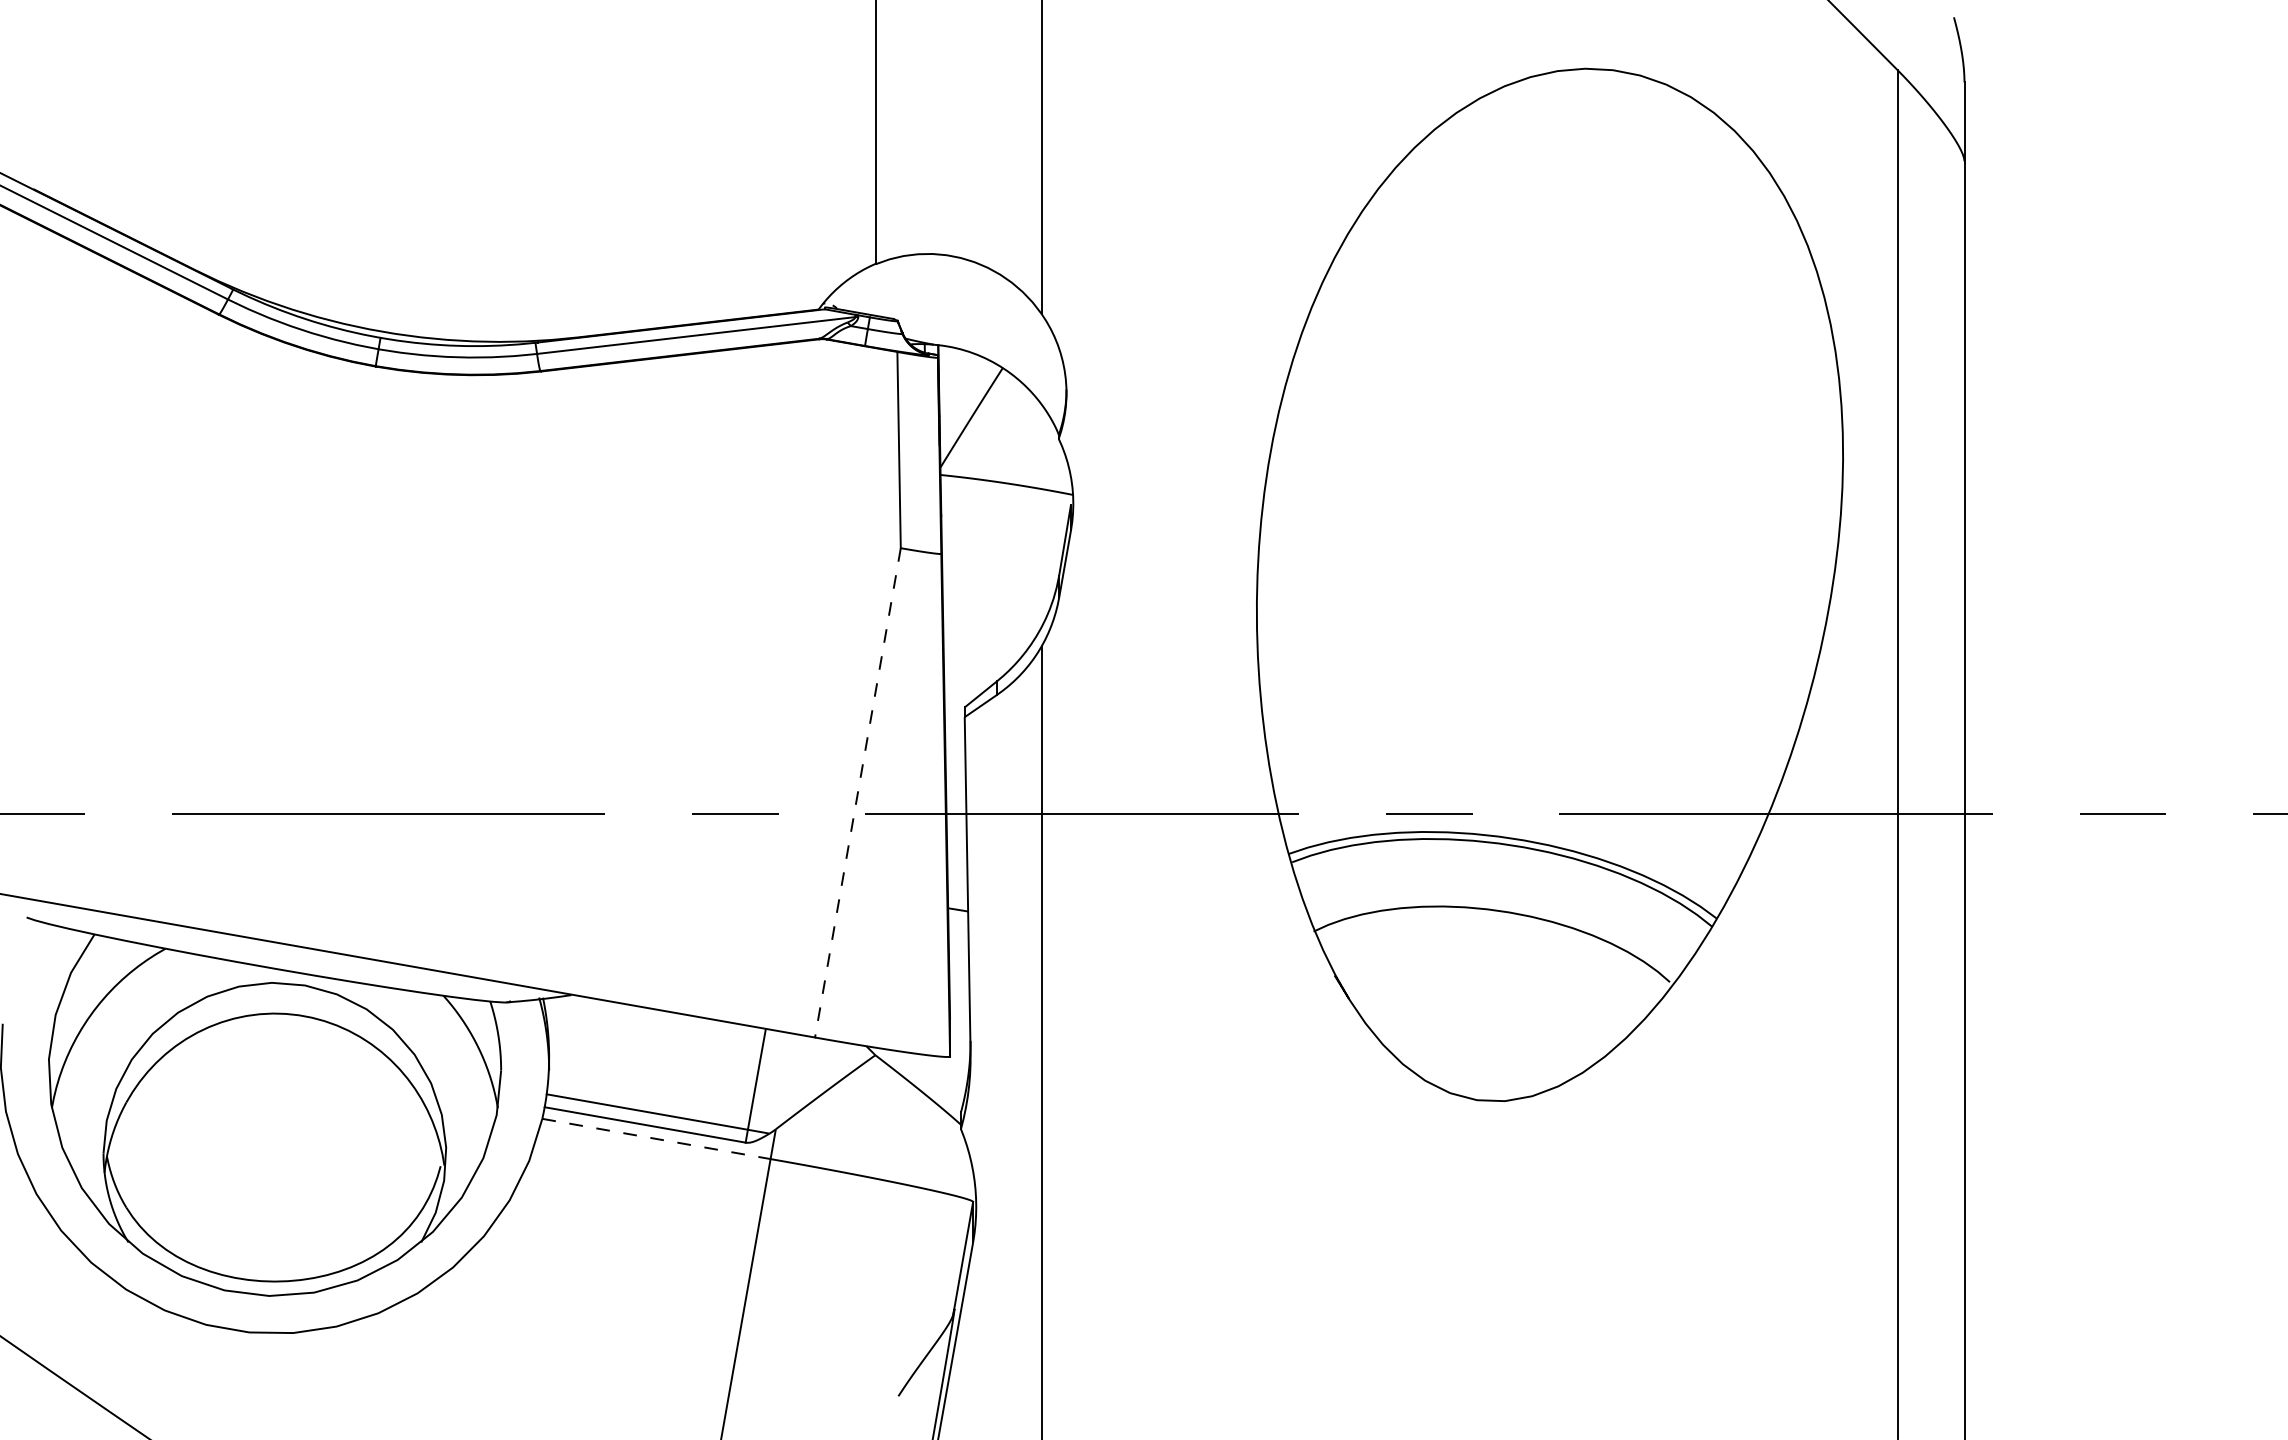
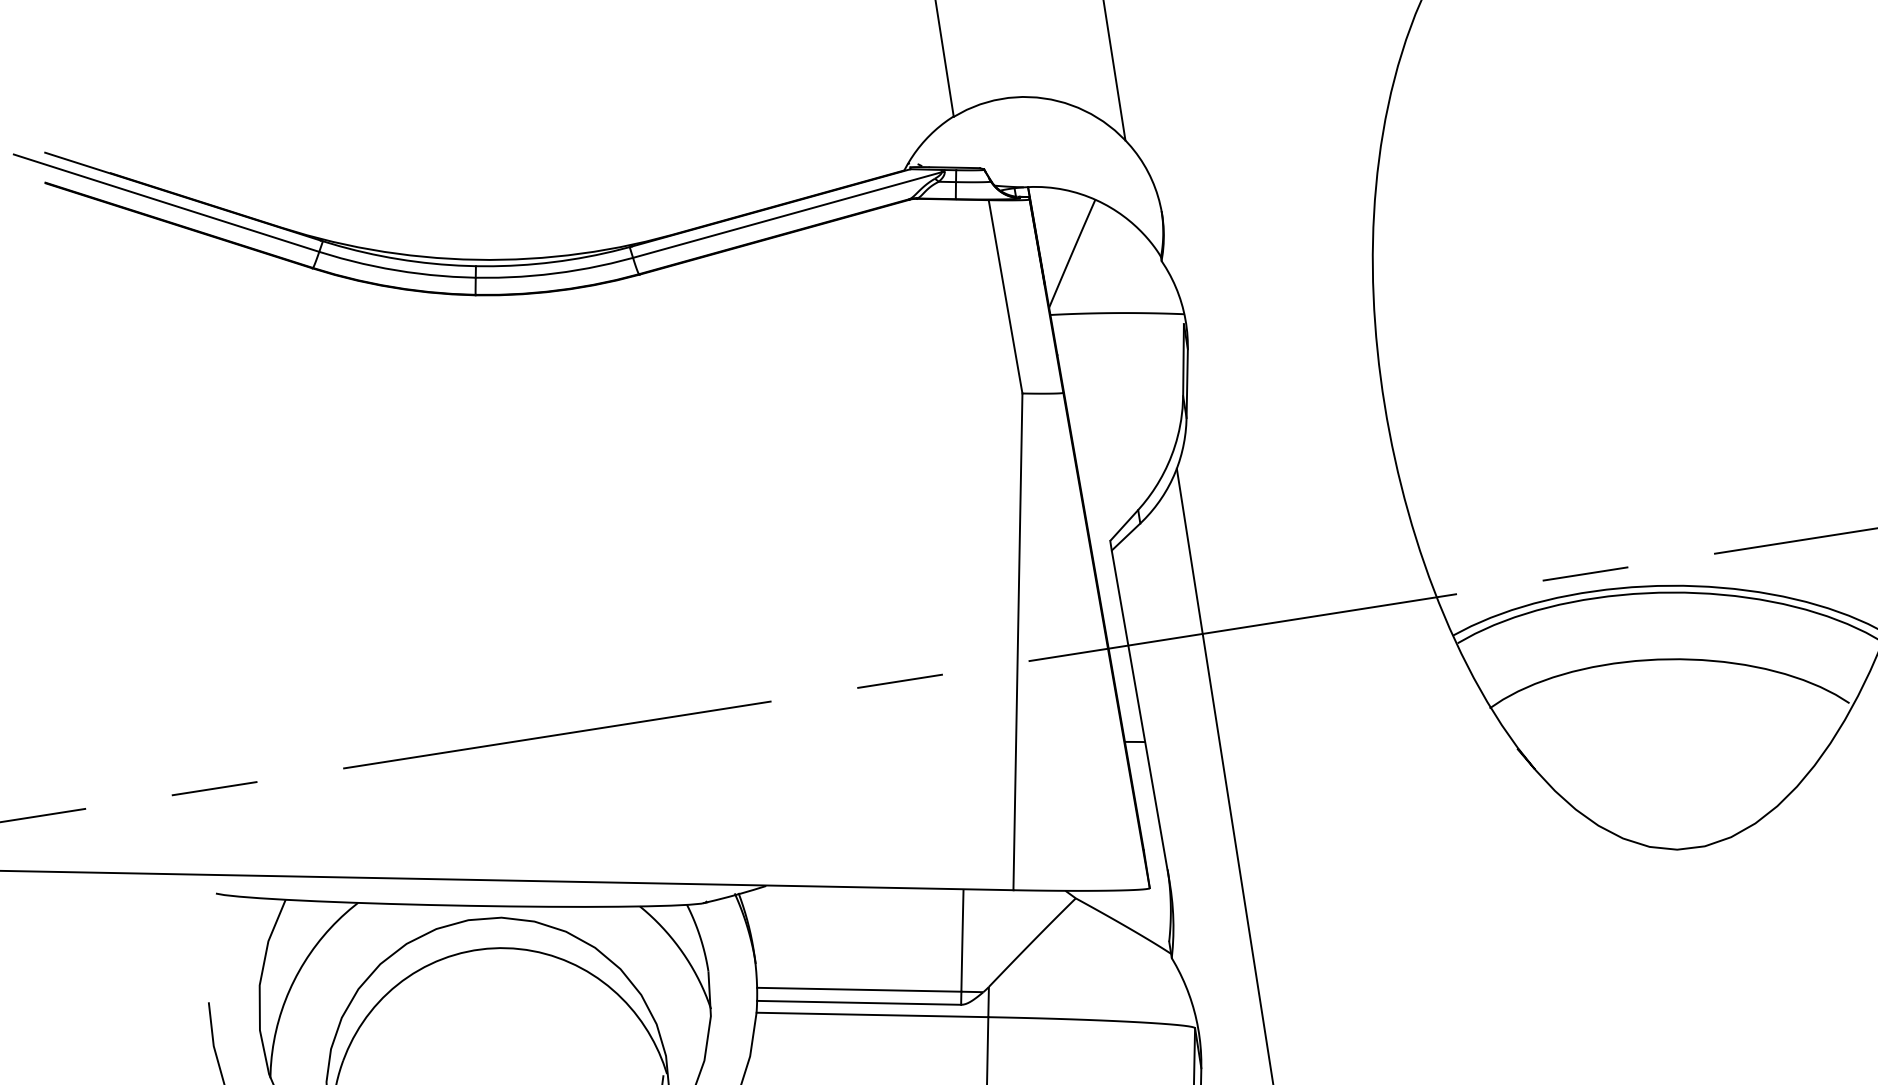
line: (857, 793) -> (1017, 642), dashed -> solid
line: (656, 1138) -> (872, 1014), dashed -> solid

